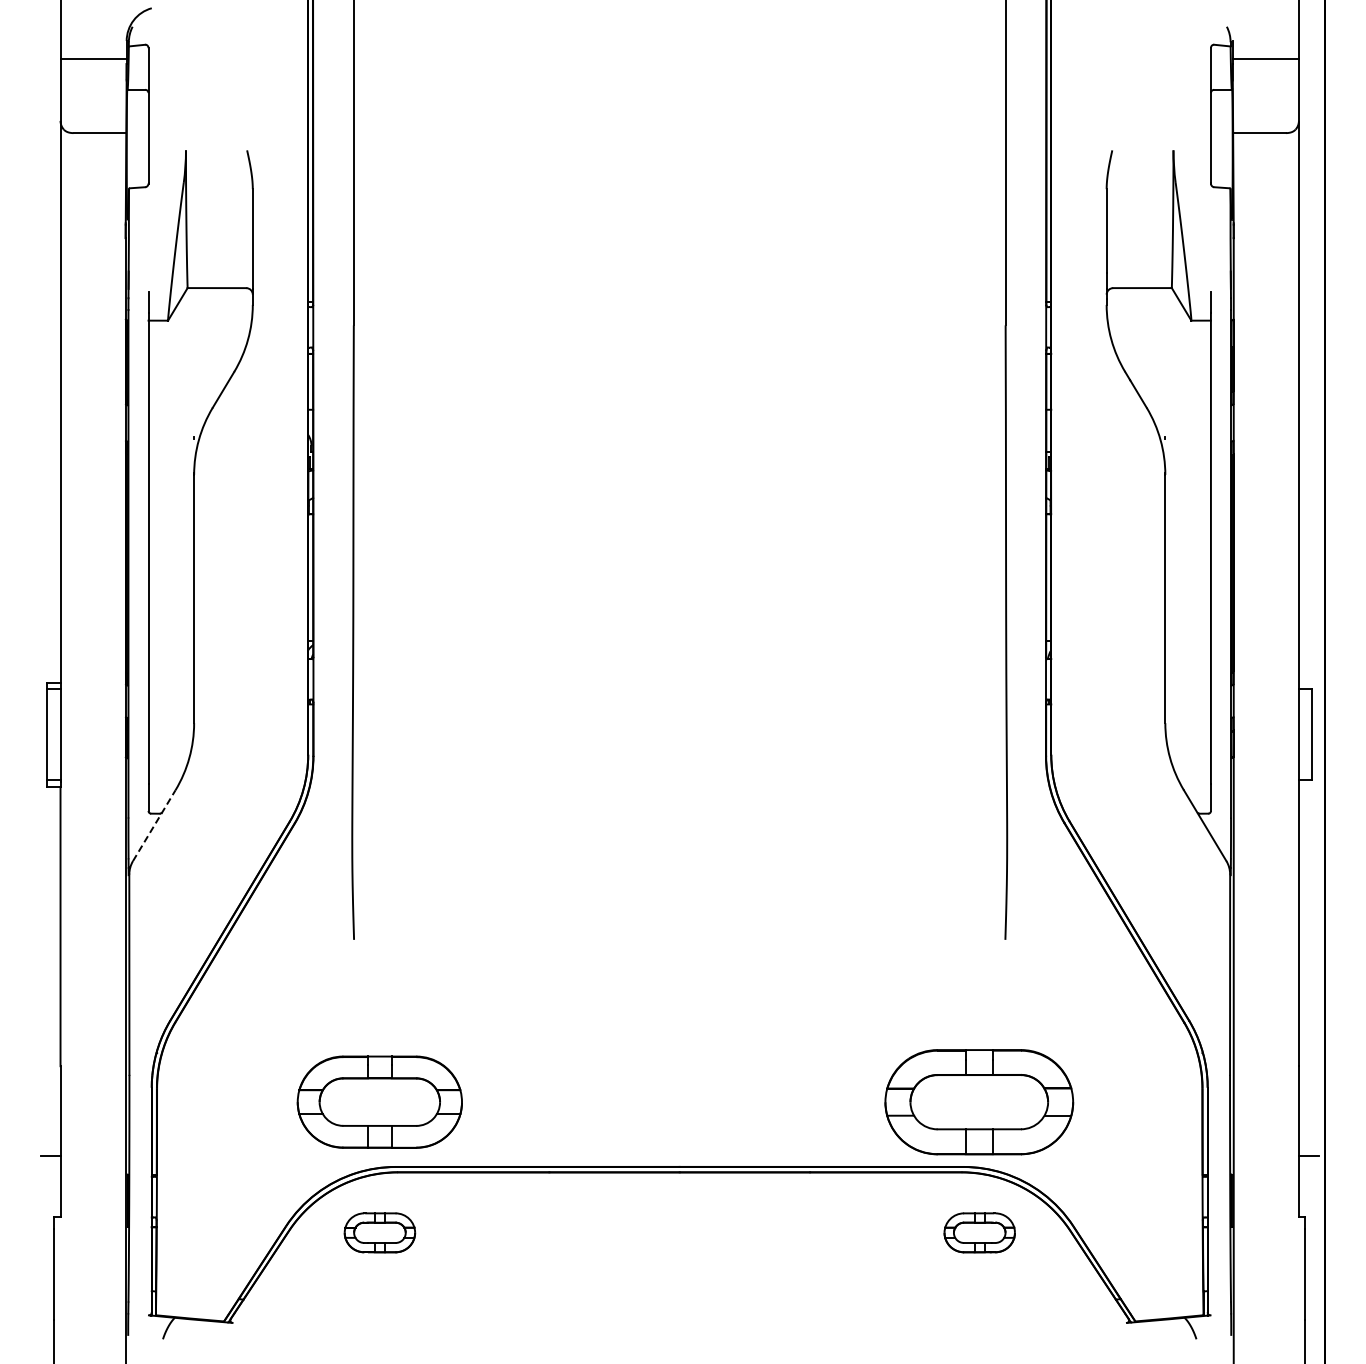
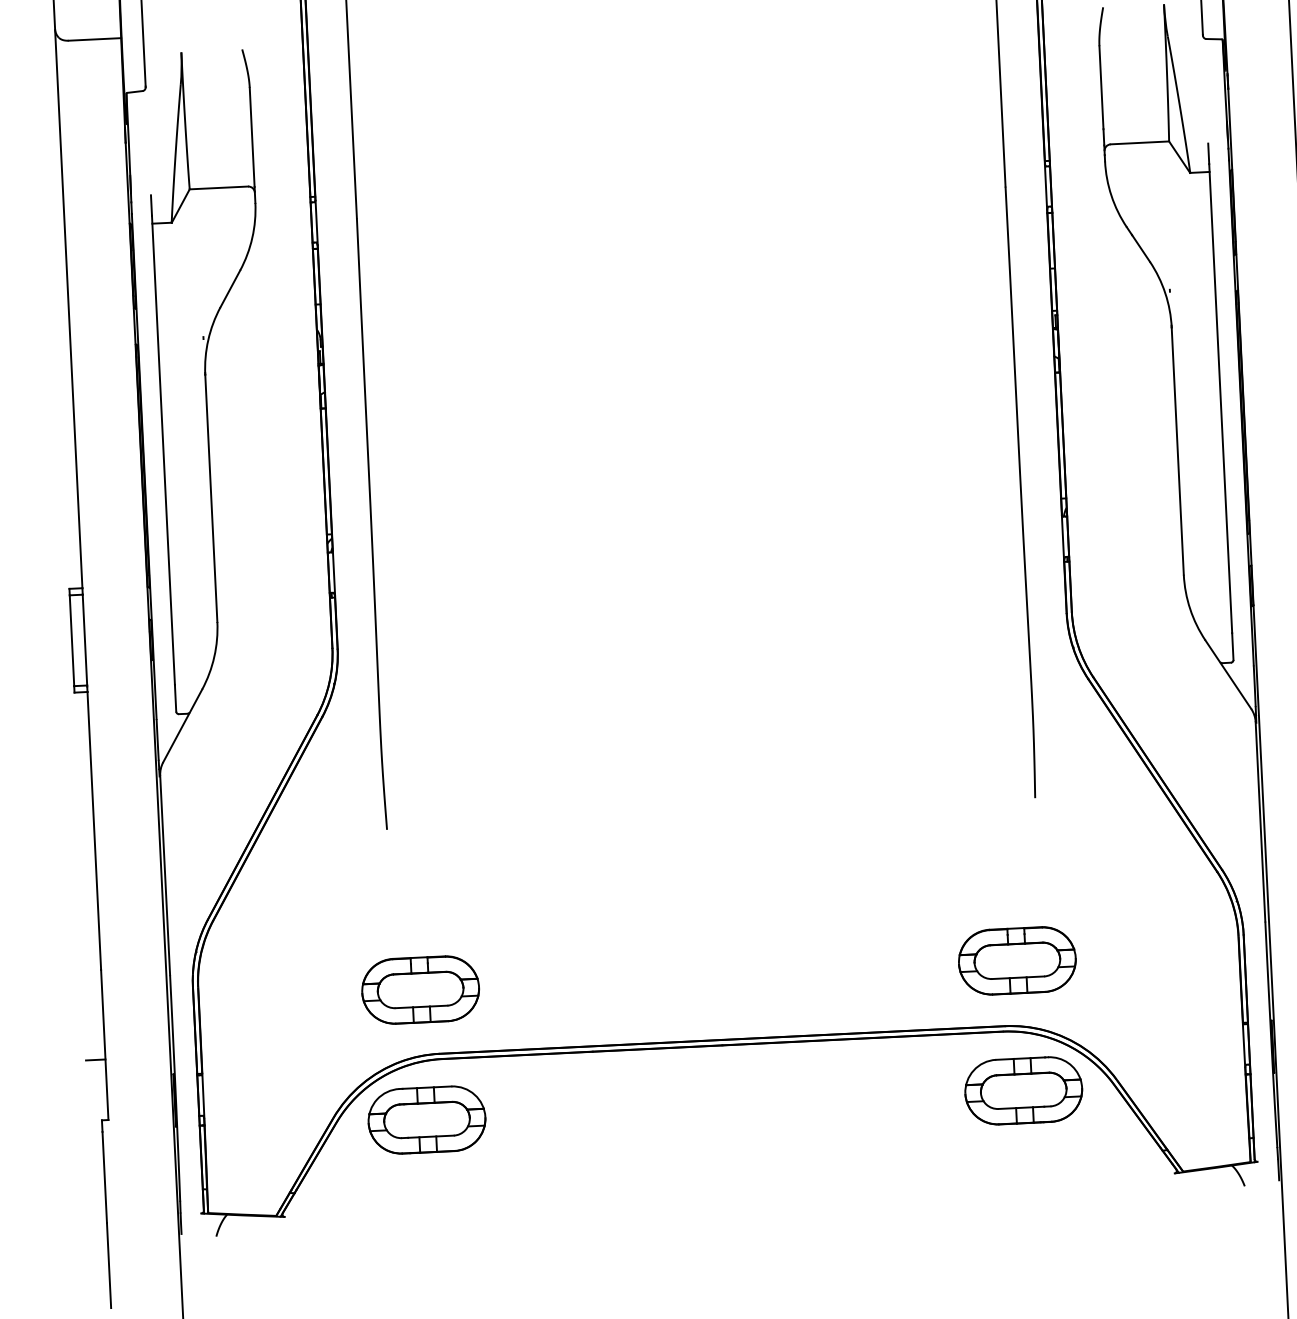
line: (154, 825) -> (182, 725), dashed -> solid
part: (379, 1101) -> (420, 989), size x0.71
part: (979, 1101) -> (1017, 960), size x0.62
part: (379, 1232) -> (426, 1119), size x1.67
part: (979, 1232) -> (1023, 1090), size x1.67

